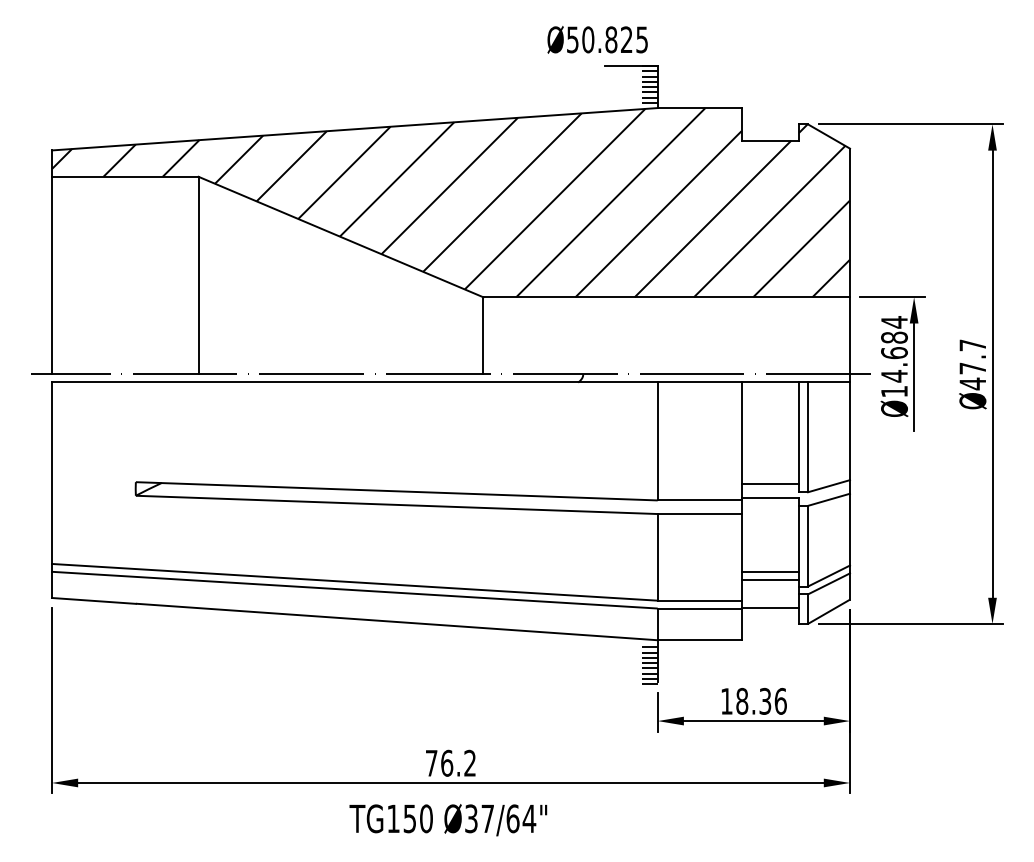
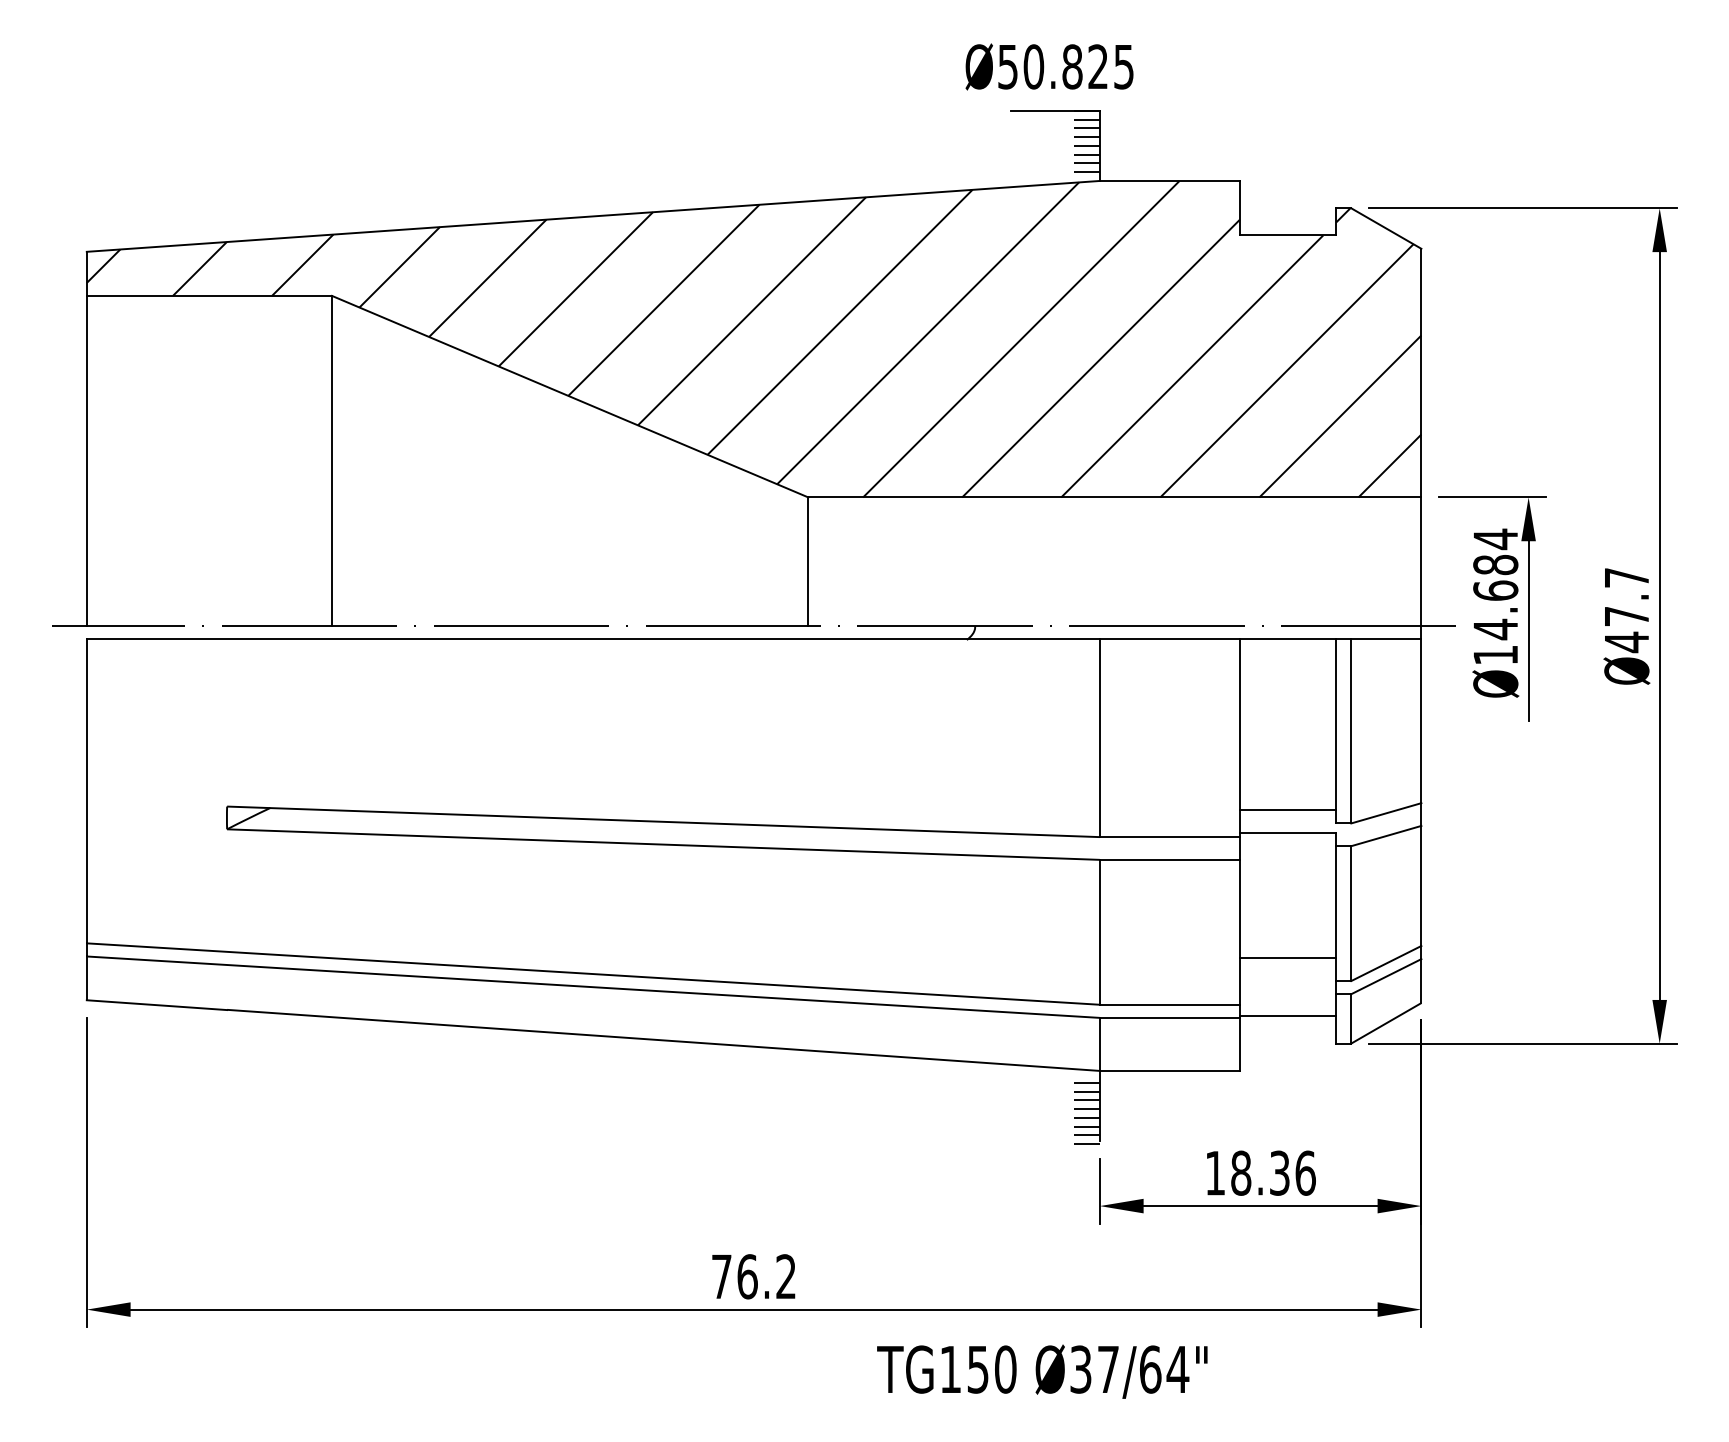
text: (597, 39) -> (1049, 66), moved
line: (770, 580) -> (1288, 971), removed
text: (448, 820) -> (1042, 1372), moved

